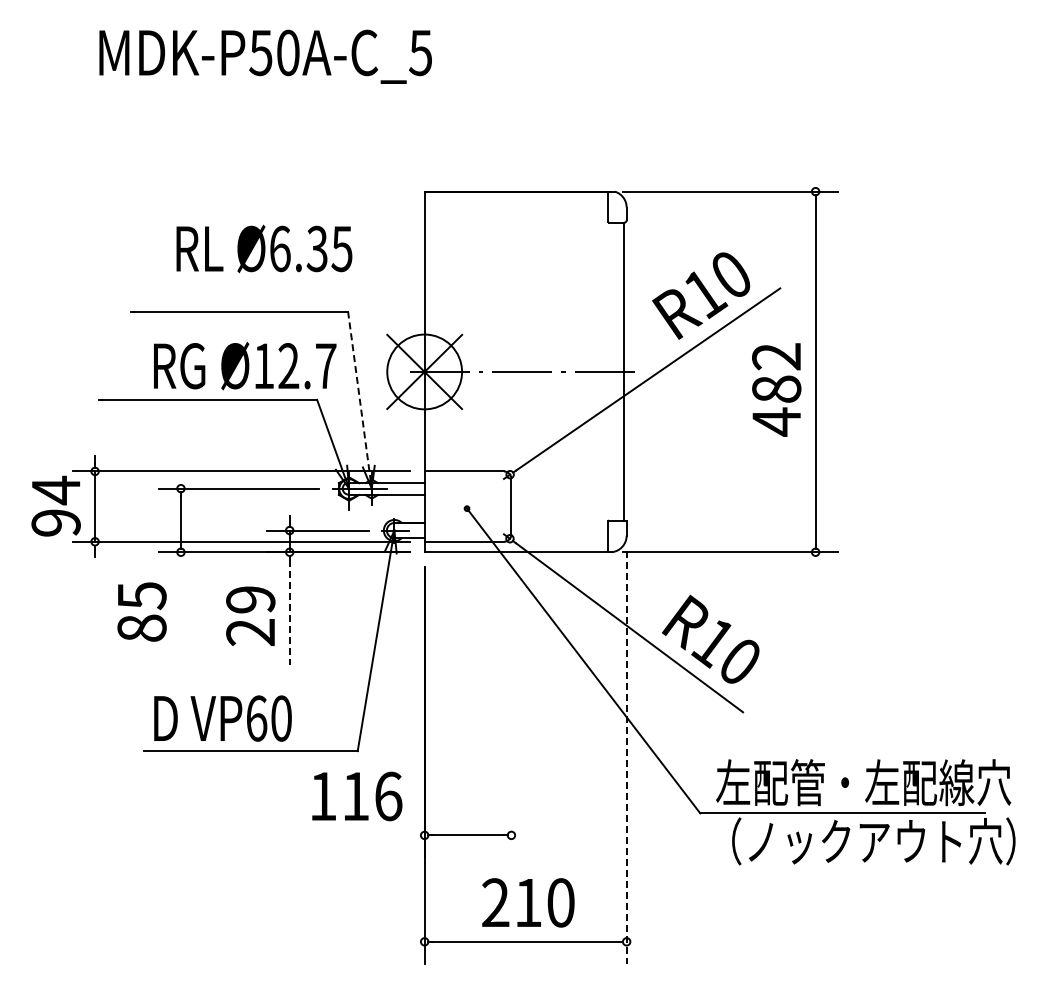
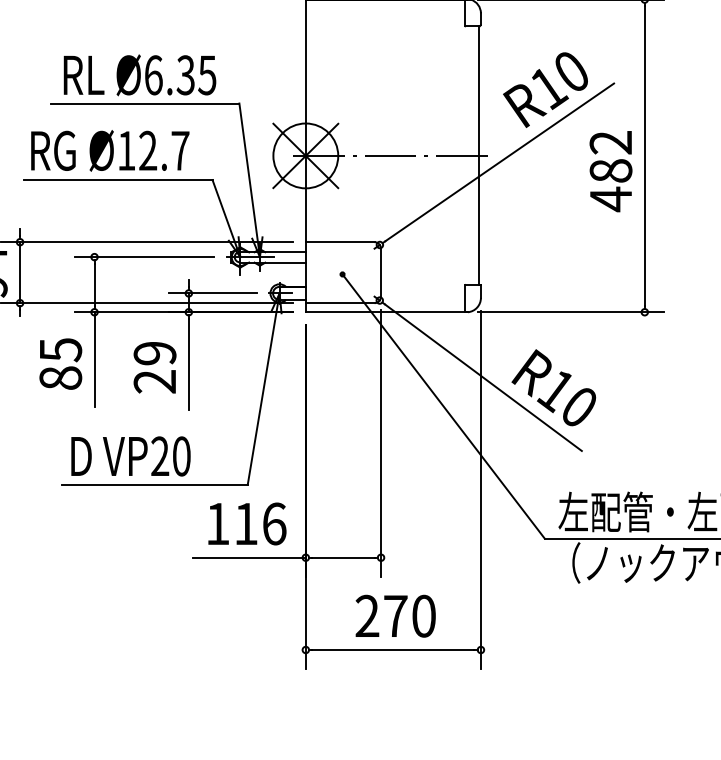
text: (264, 248) -> (140, 74), moved
text: (245, 366) -> (110, 151), moved
line: (359, 400) -> (249, 180), dashed -> solid
line: (180, 606) -> (94, 359), added
line: (289, 612) -> (188, 364), dashed -> solid
line: (511, 703) -> (381, 443), added
text: (256, 718) -> (160, 456), VP60 -> VP20
line: (626, 757) -> (480, 490), dashed -> solid
line: (359, 835) -> (249, 557), added
text: (528, 902) -> (395, 615), 210 -> 270

